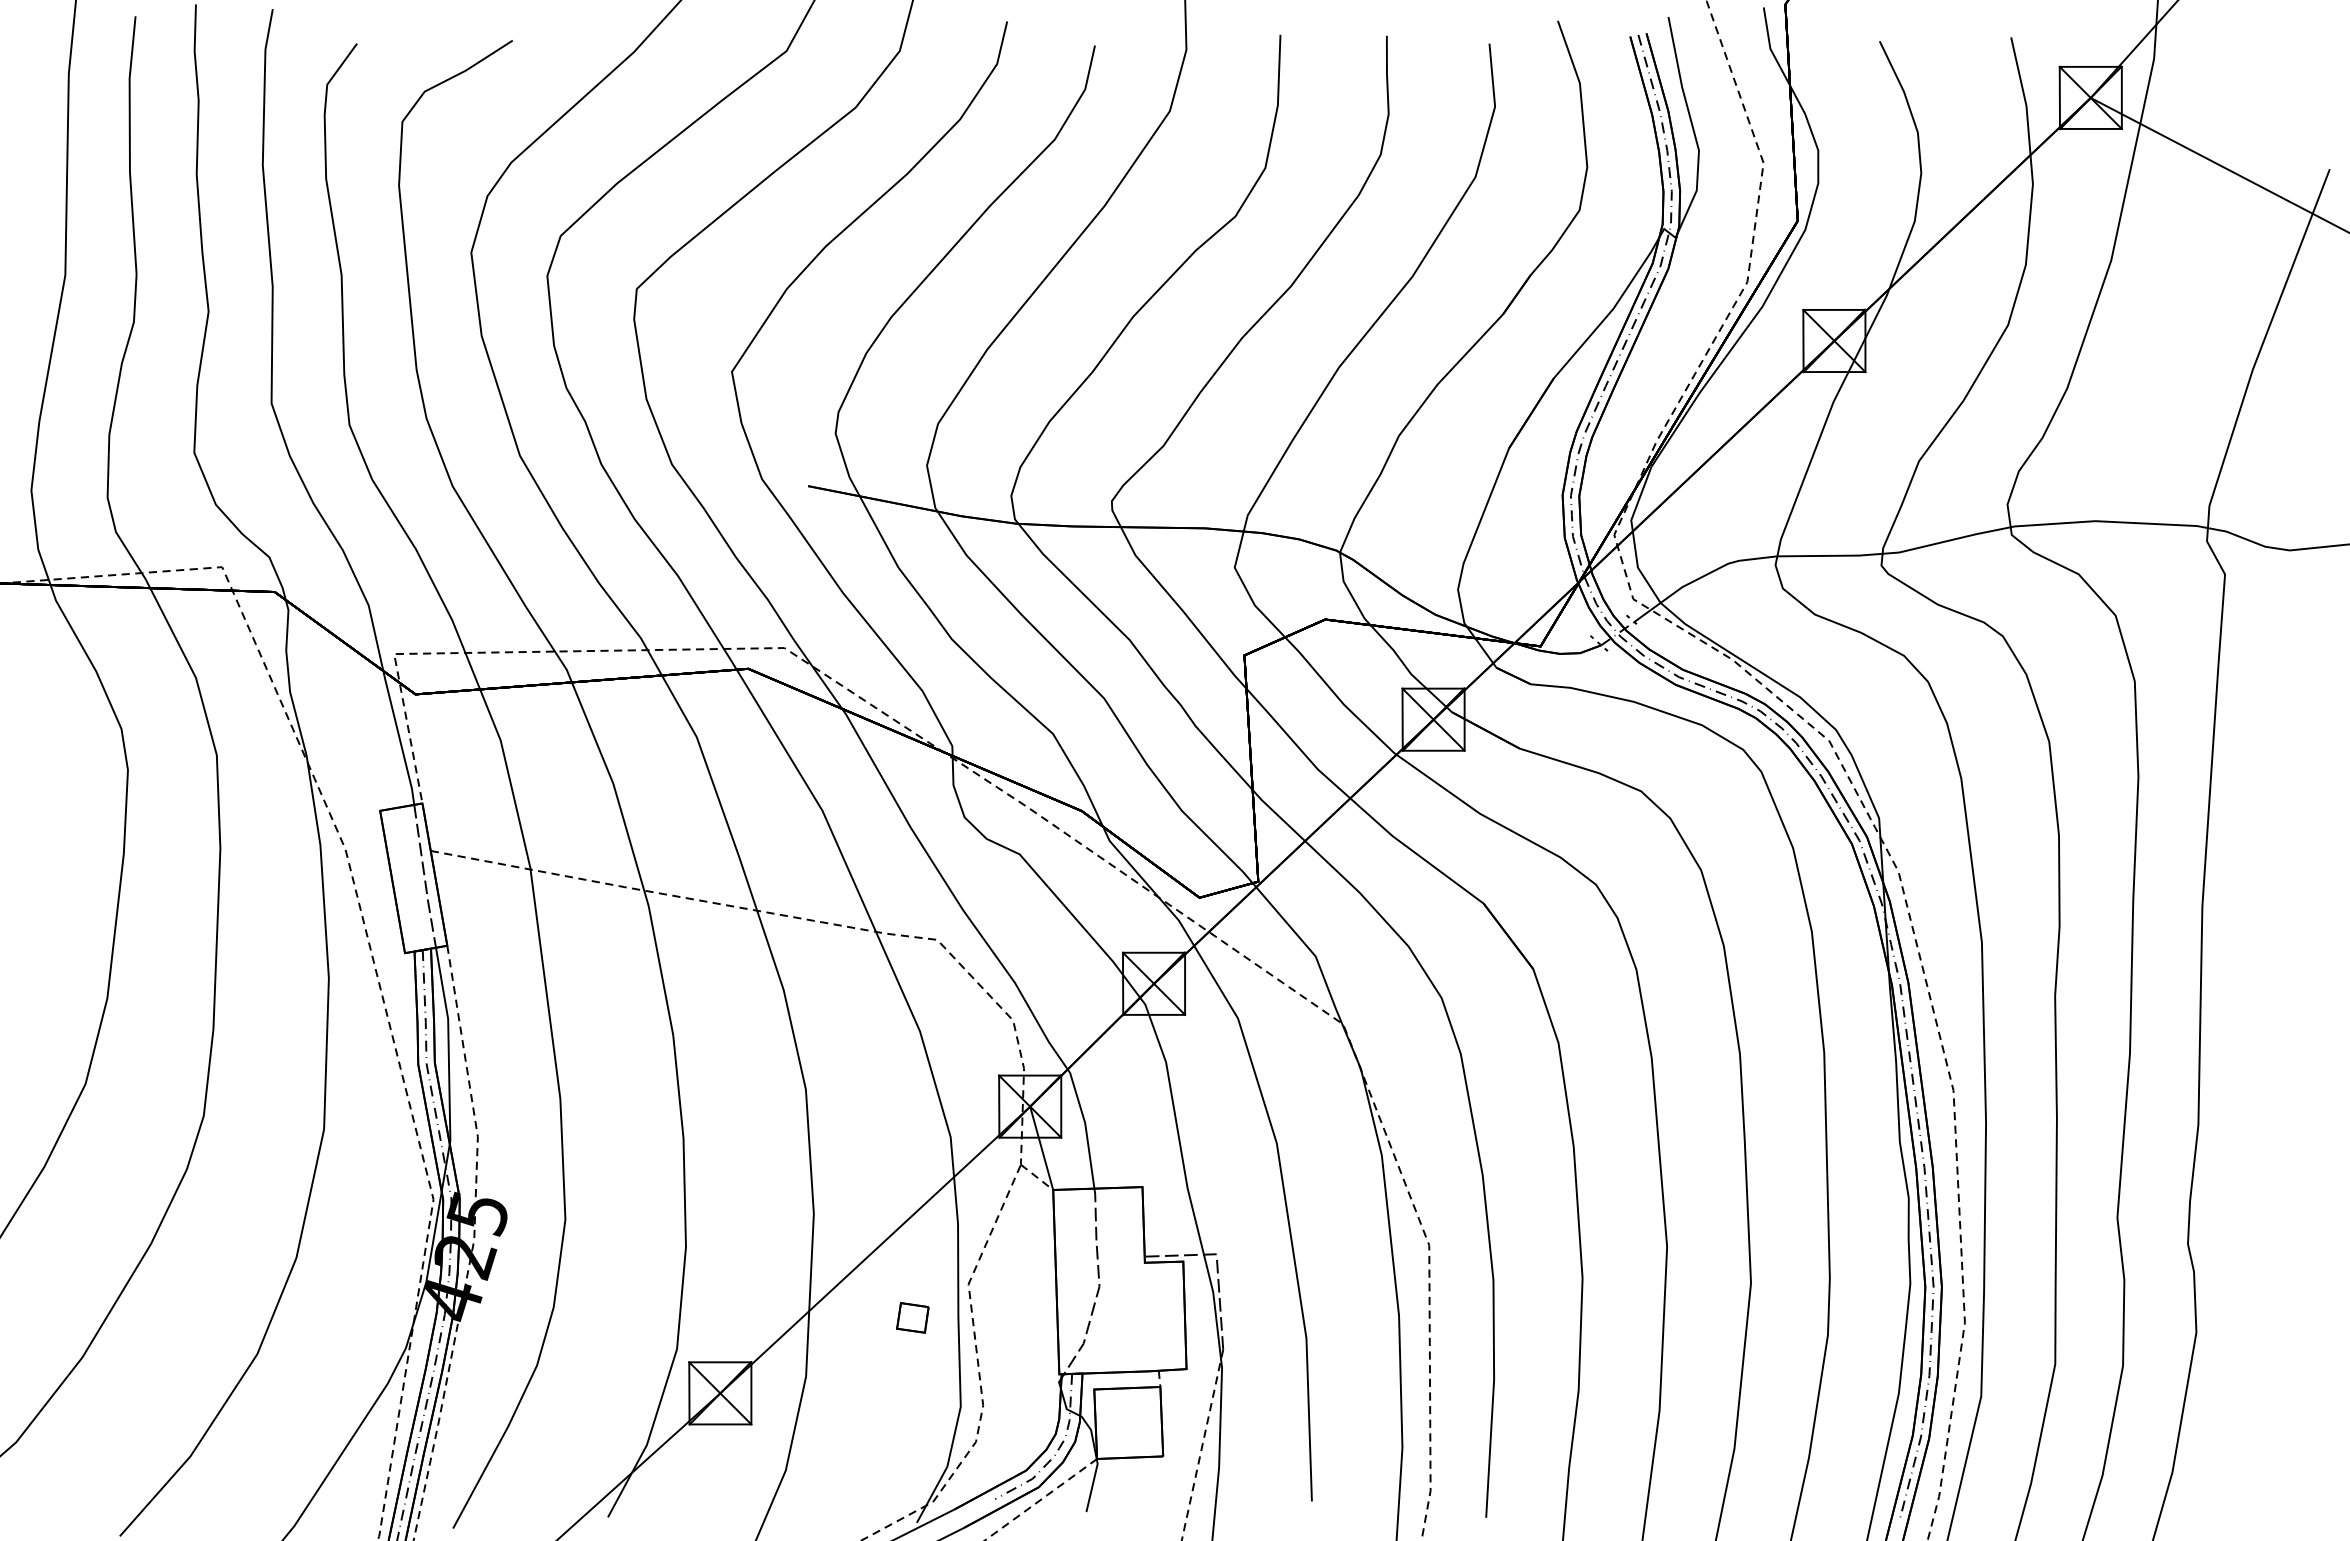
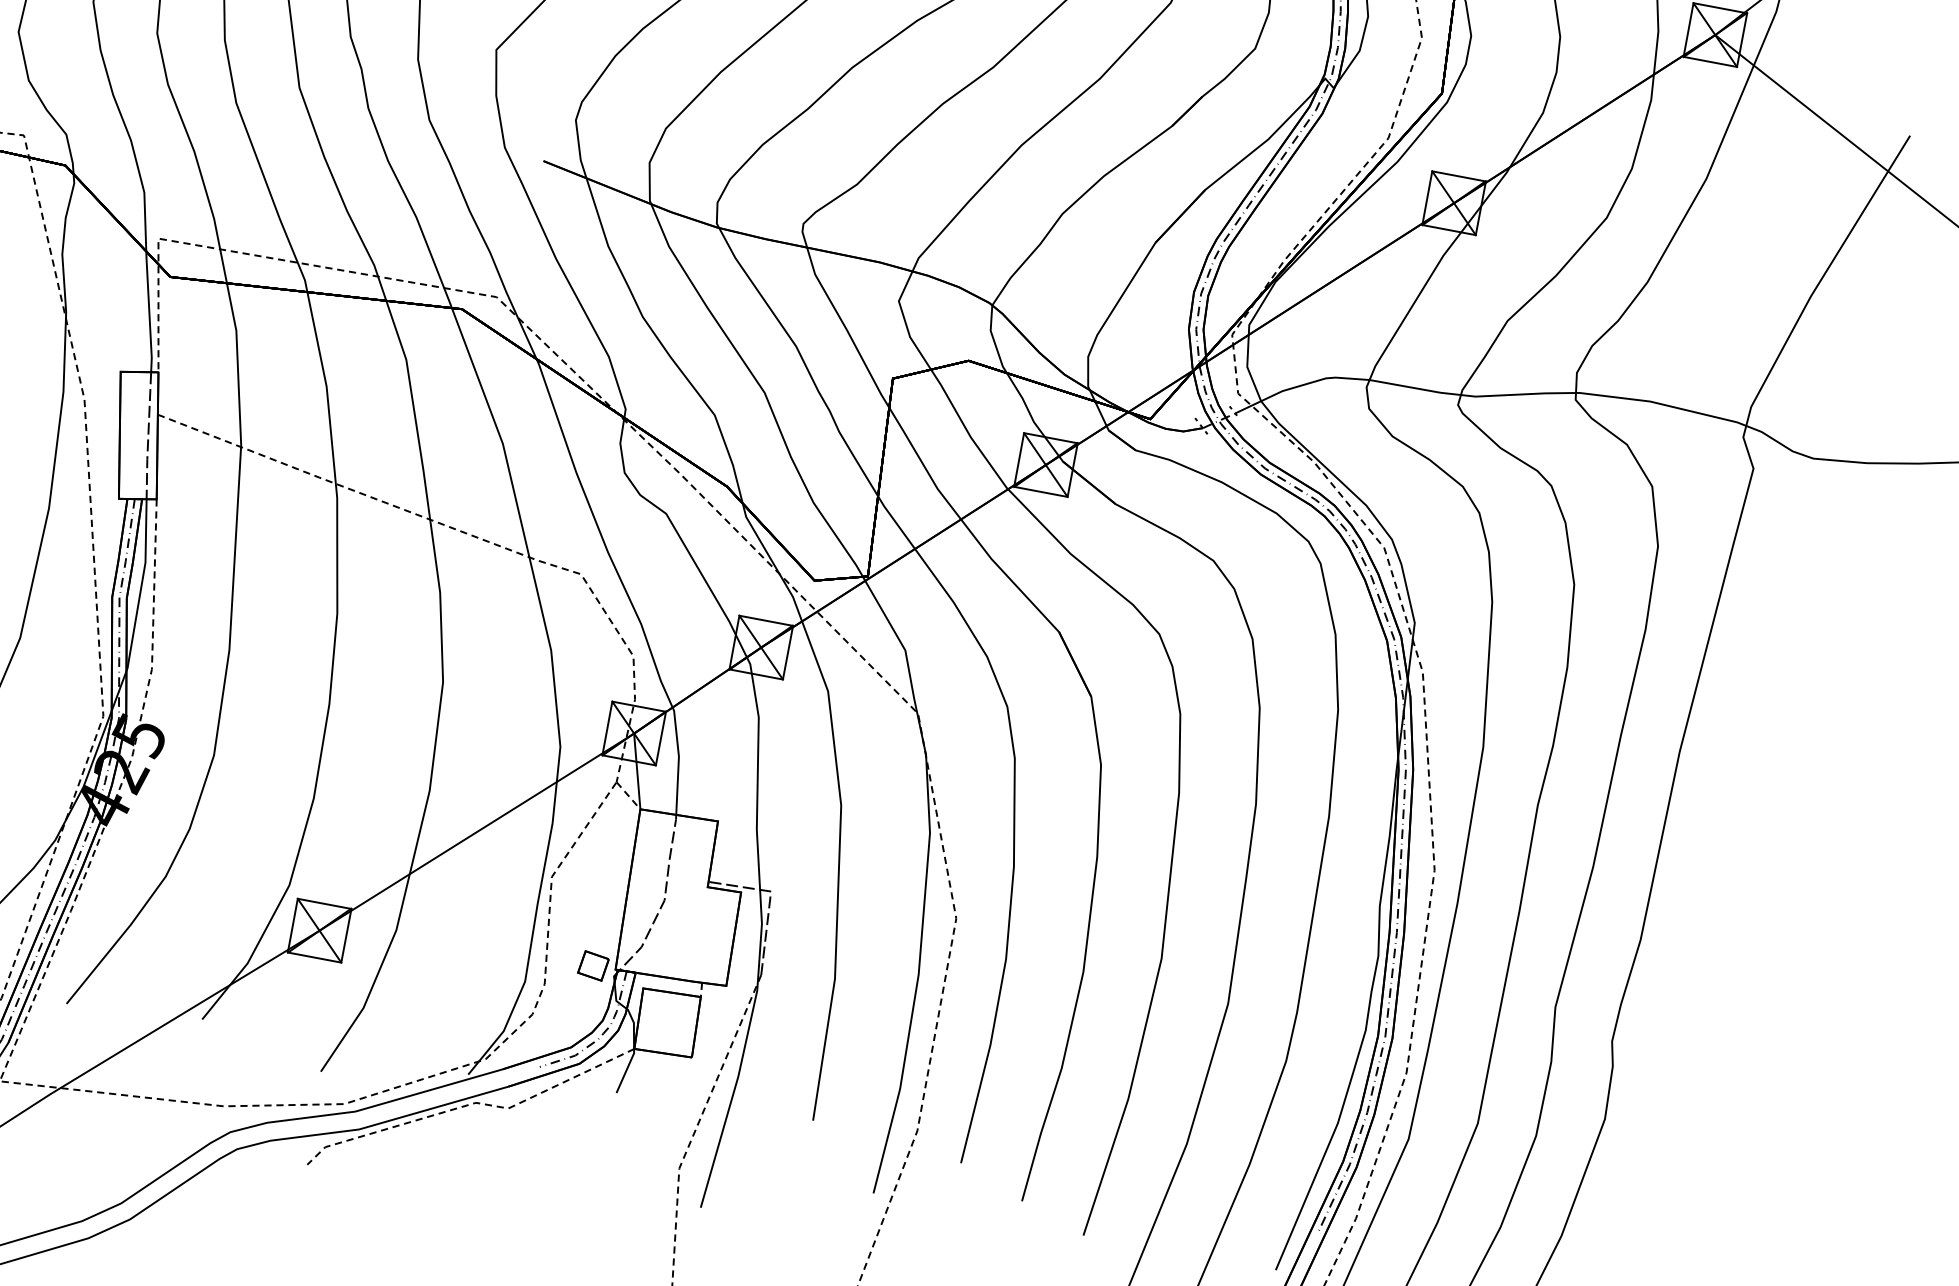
part: (912, 1317) -> (593, 965), moved

